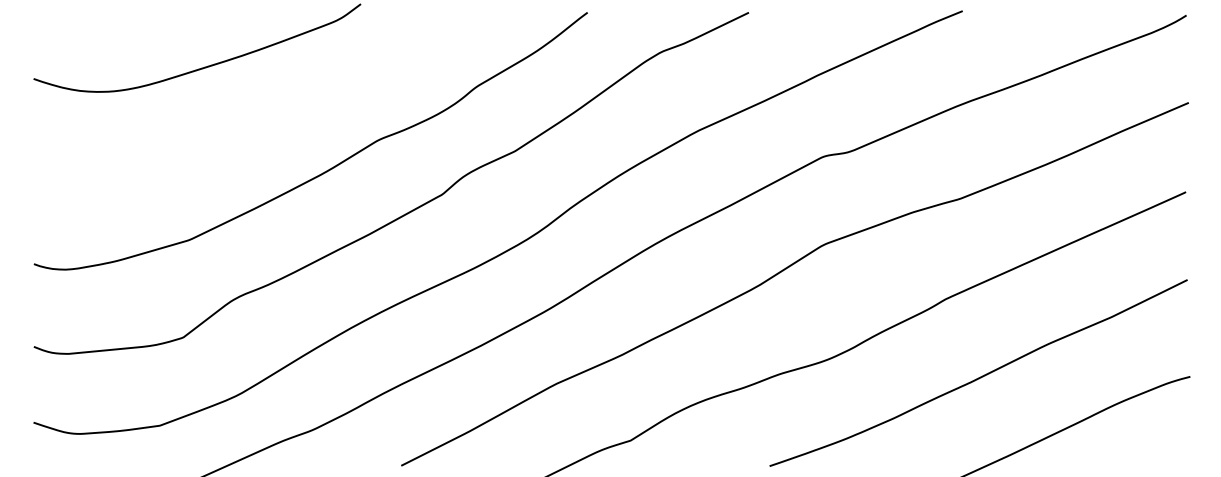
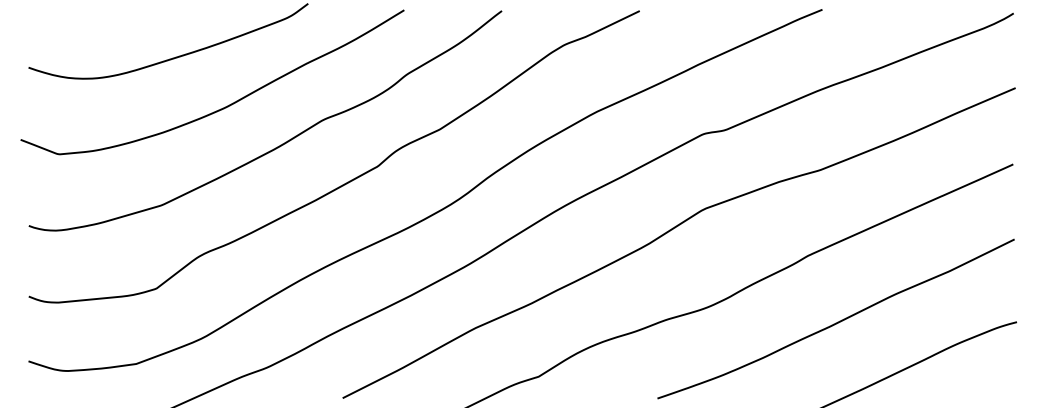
curve: (258, 126) -> (220, 108), added

